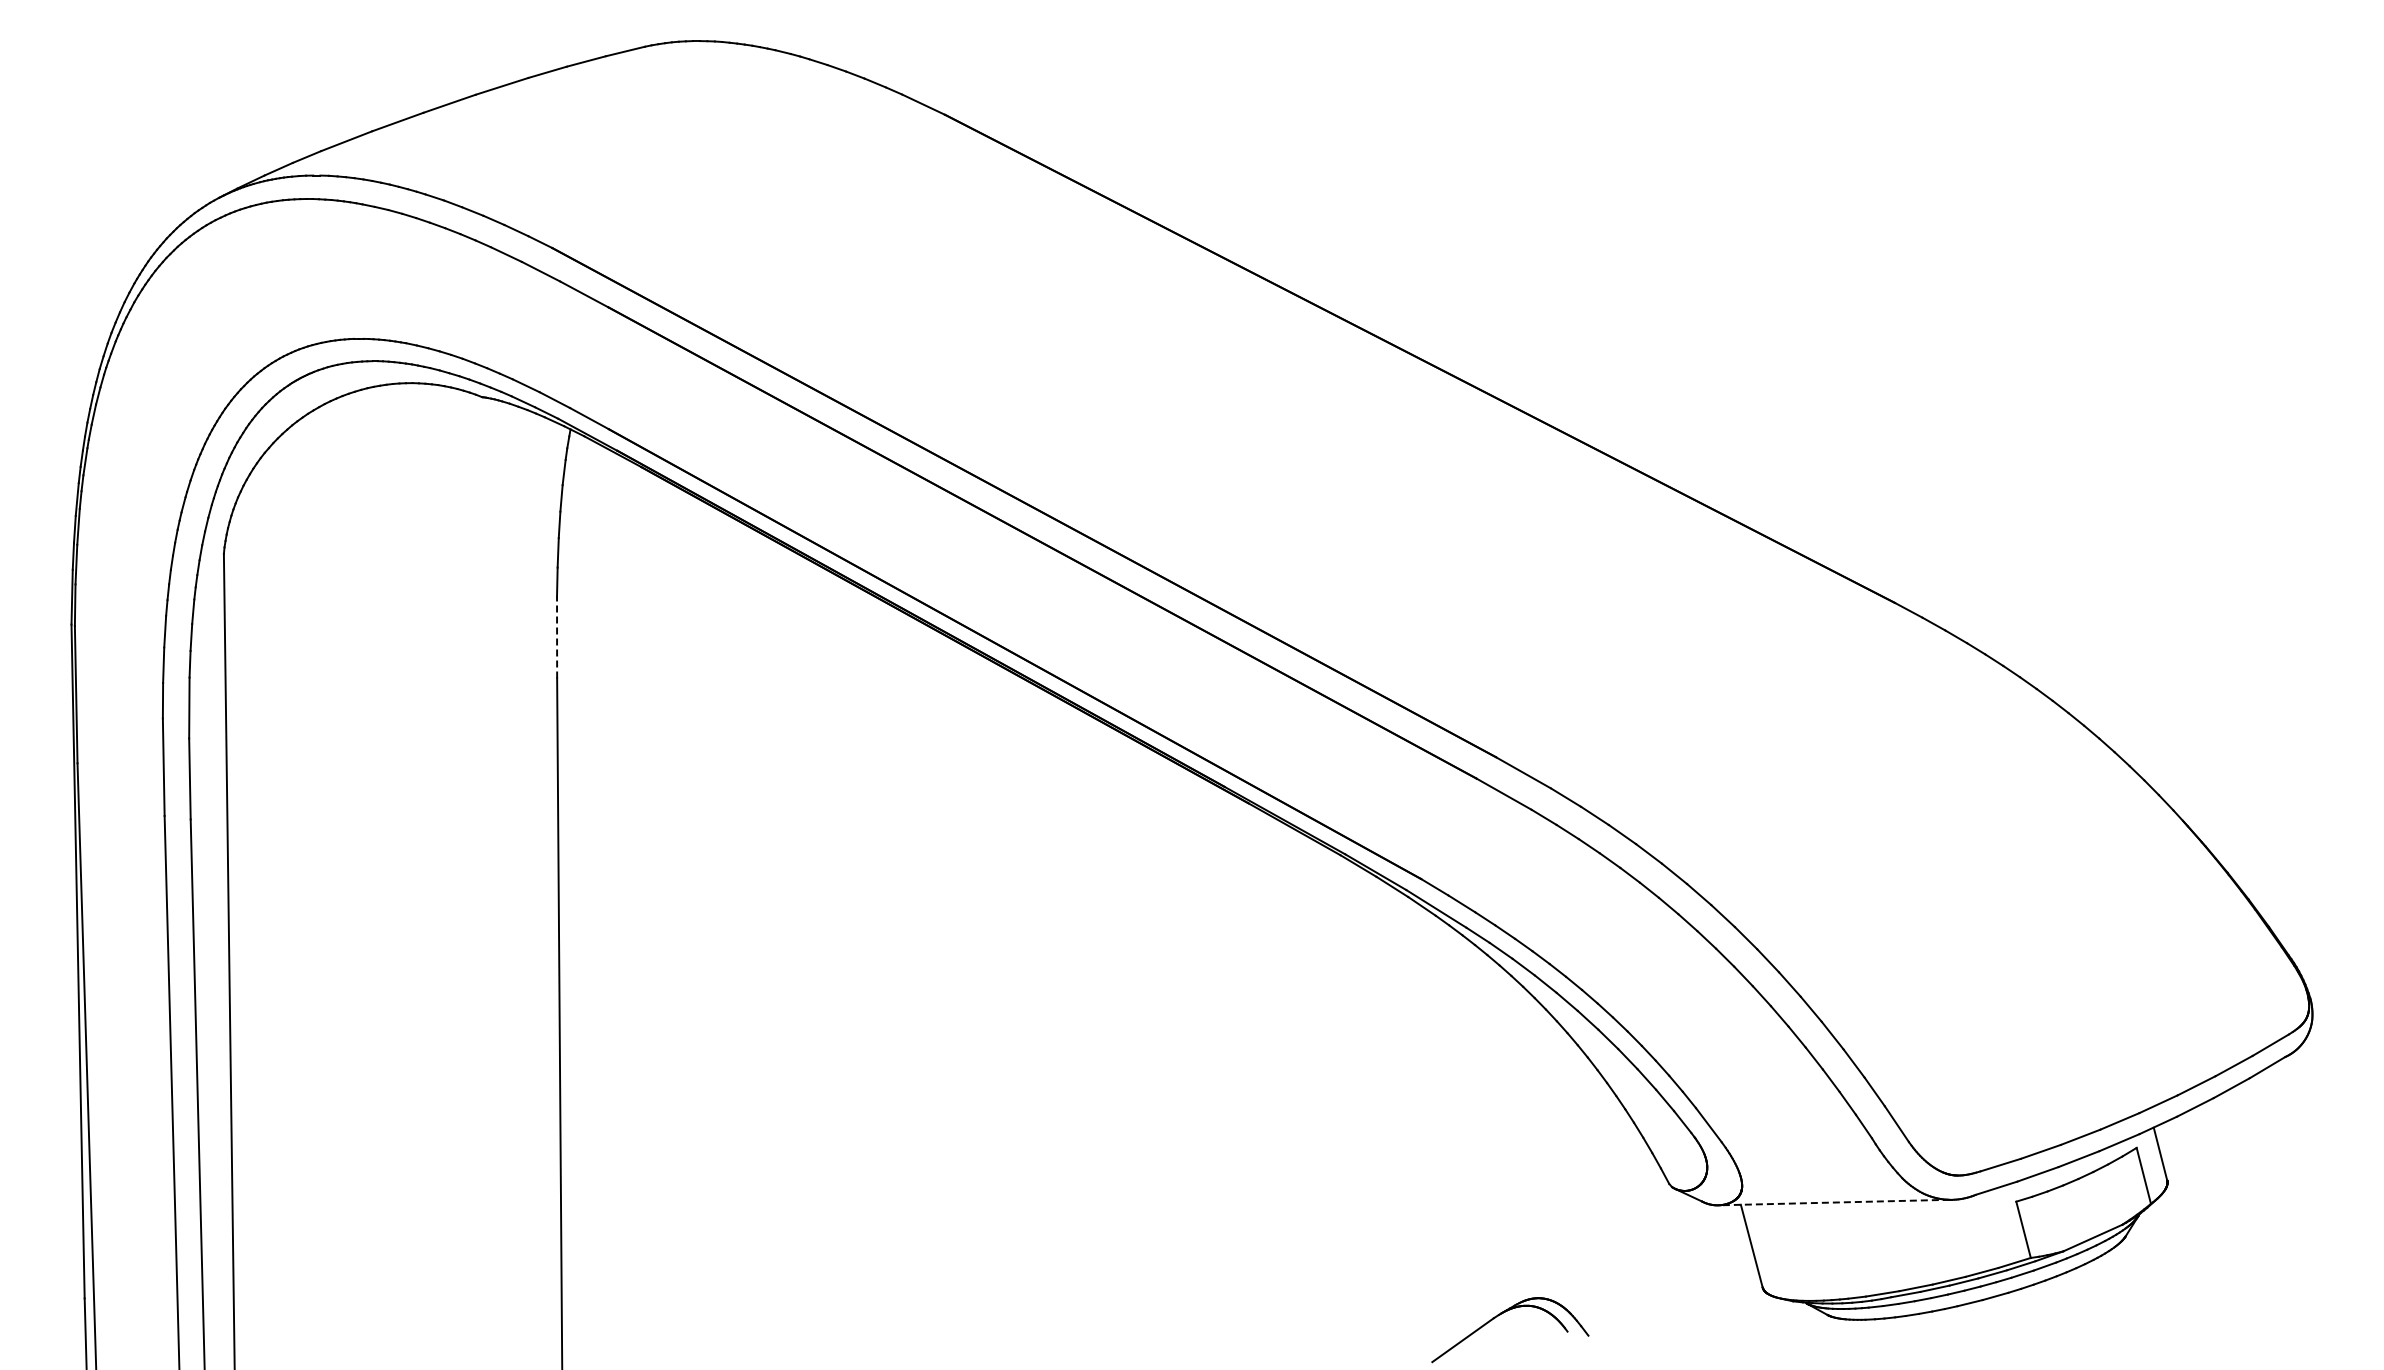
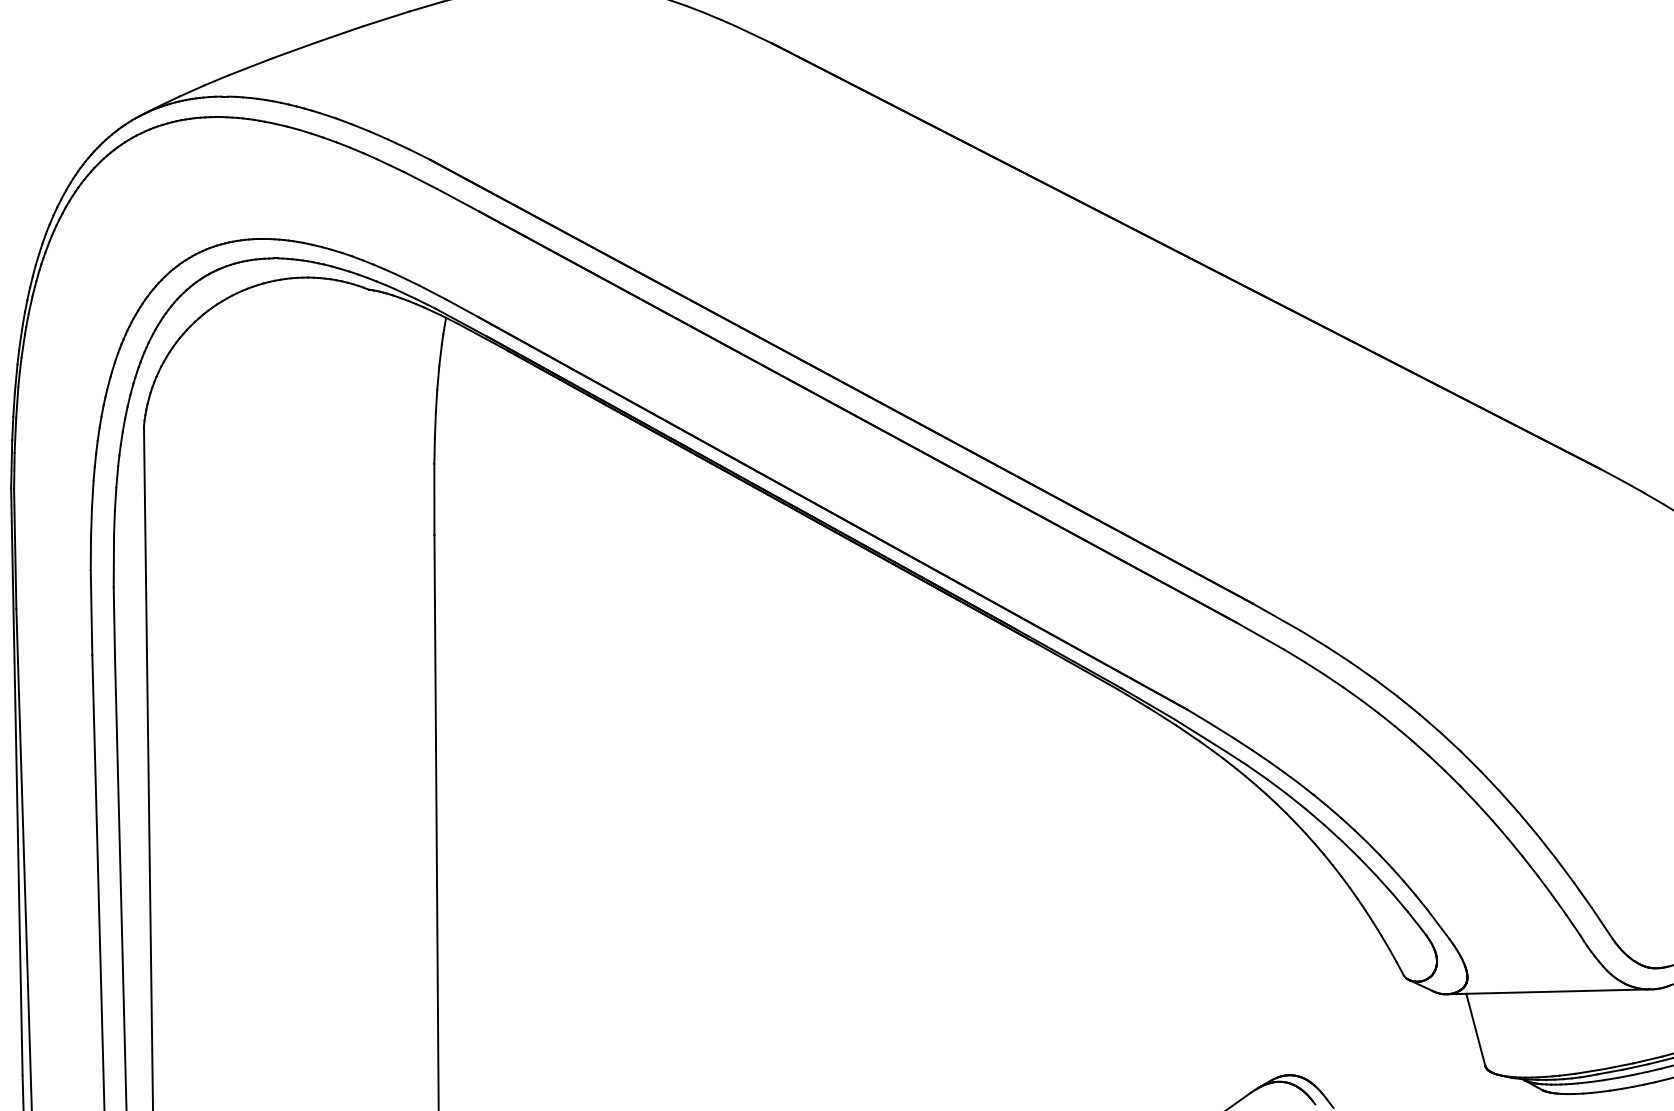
line: (557, 637) -> (434, 499), dashed -> solid
line: (1834, 1202) -> (1547, 991), dashed -> solid

